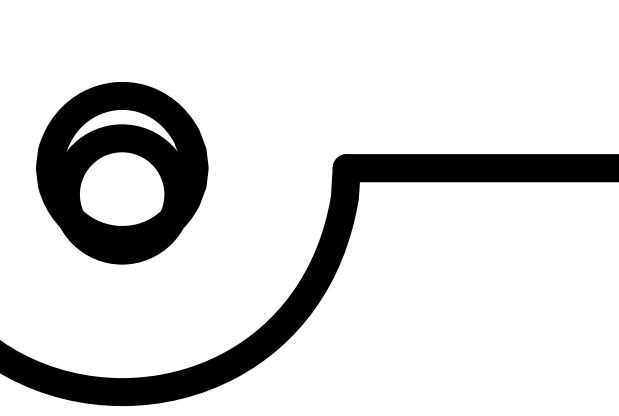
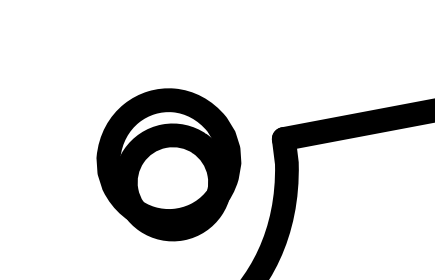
part: (122, 173) -> (169, 165), moved

